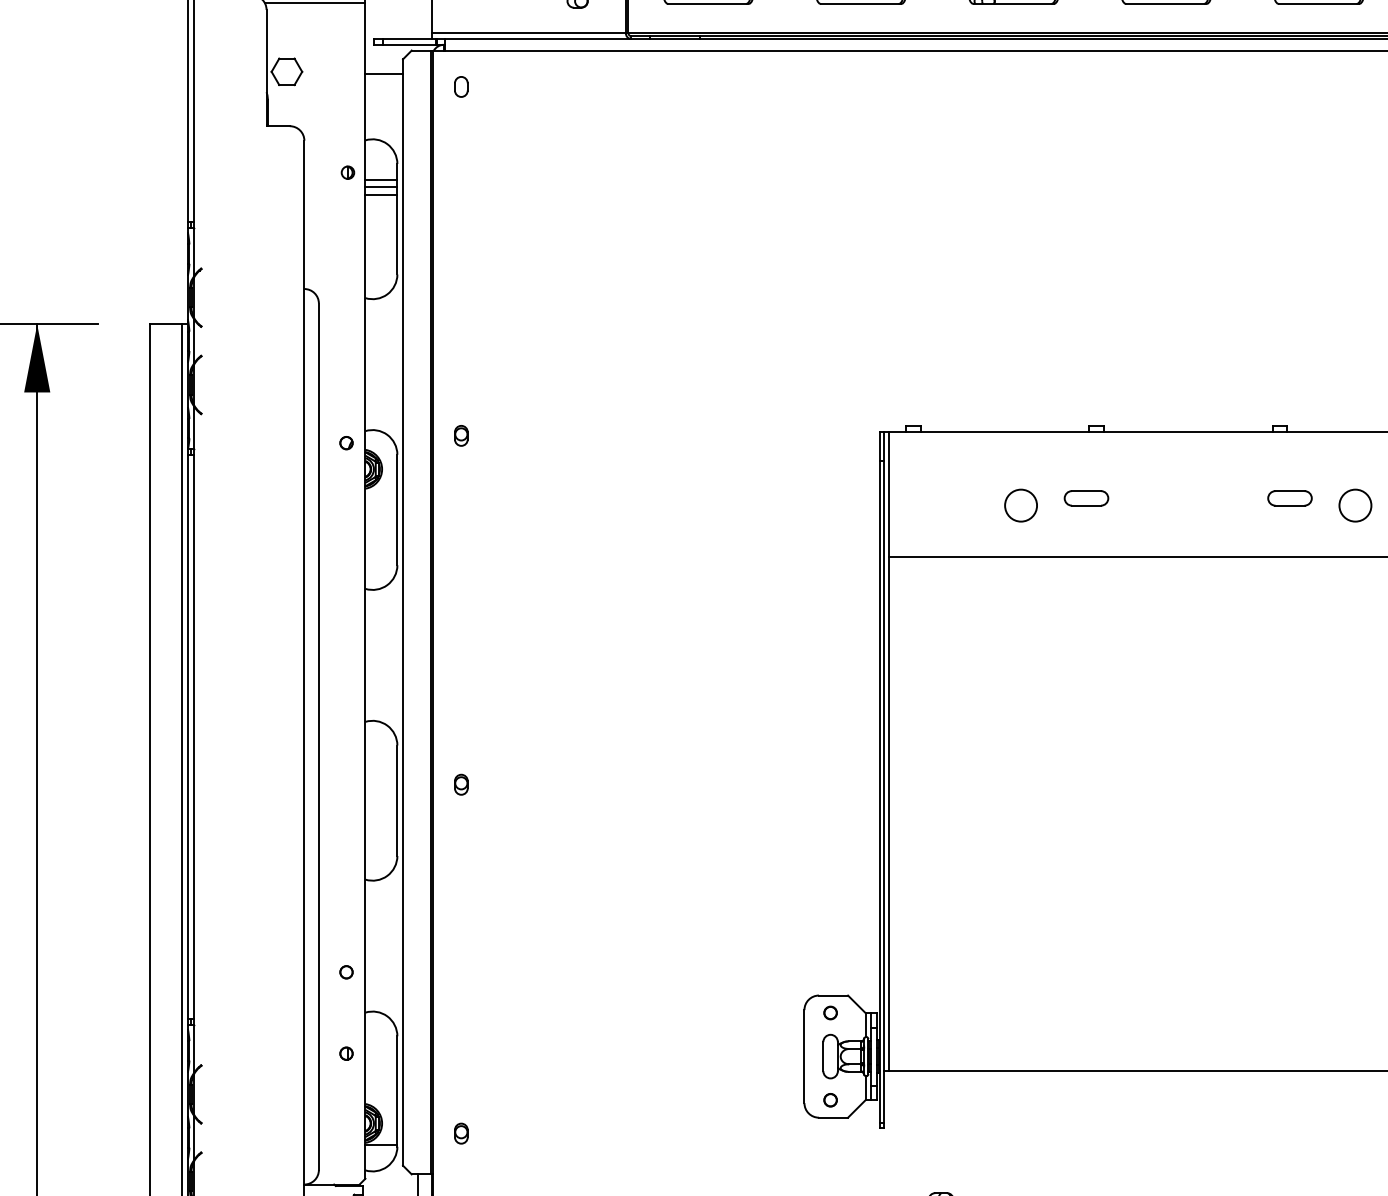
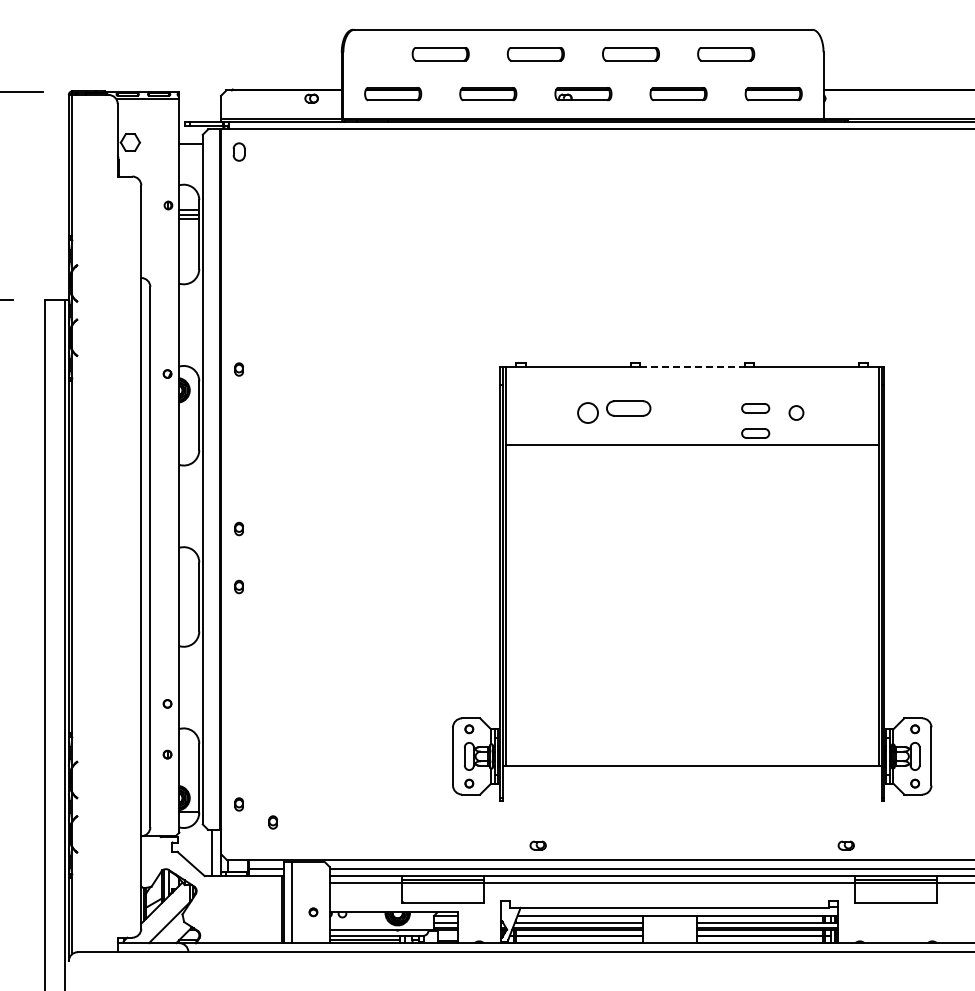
part: (460, 86) -> (238, 151), size x1.4
line: (1188, 430) -> (692, 366), solid -> dashed
part: (1085, 498) -> (628, 408), size x1.6
circle: (1355, 504) -> (796, 412), size x0.7
part: (1289, 538) -> (755, 433), added
part: (460, 690) -> (238, 528), added
part: (514, 1162) -> (272, 822), added

